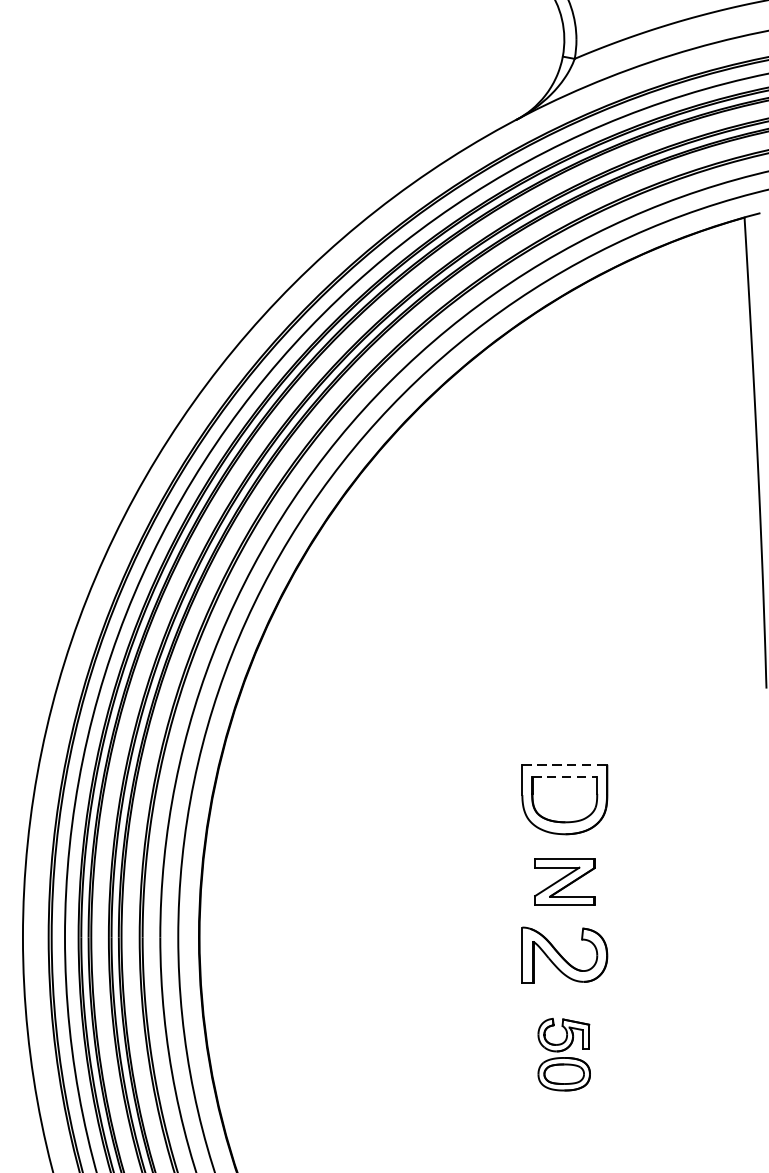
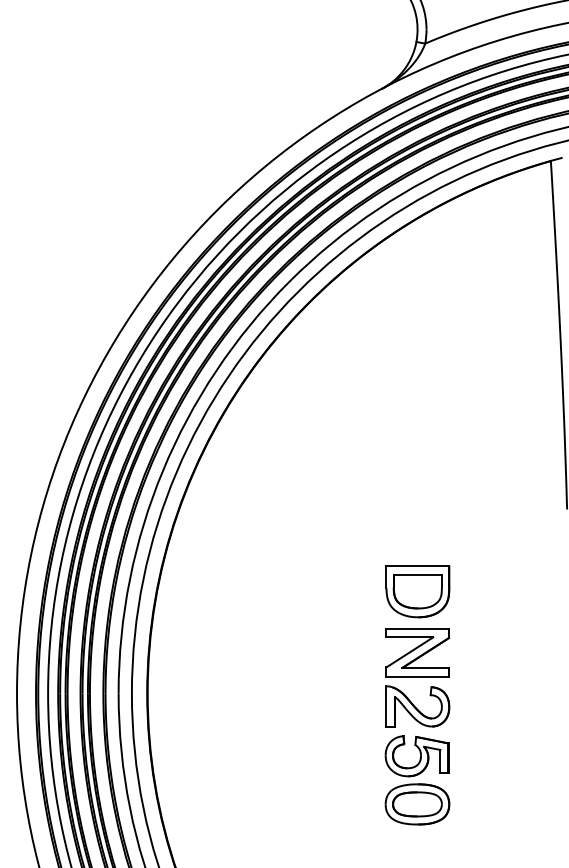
line: (565, 764) -> (418, 565), dashed -> solid
line: (565, 776) -> (418, 574), dashed -> solid
part: (564, 881) -> (417, 652), size x1.43
part: (564, 1054) -> (417, 780), size x1.67

